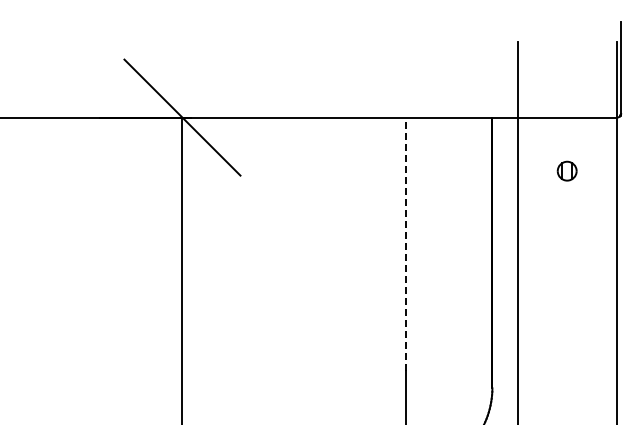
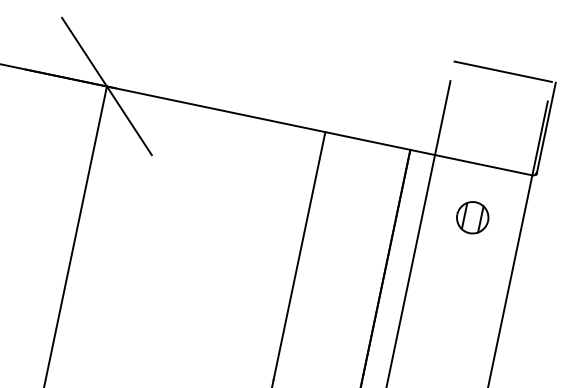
line: (567, 22) -> (503, 72), added
part: (566, 170) -> (472, 216), size x1.67
line: (405, 244) -> (299, 256), dashed -> solid

